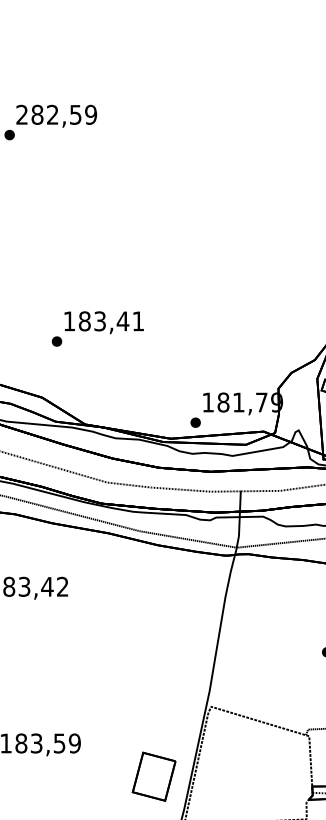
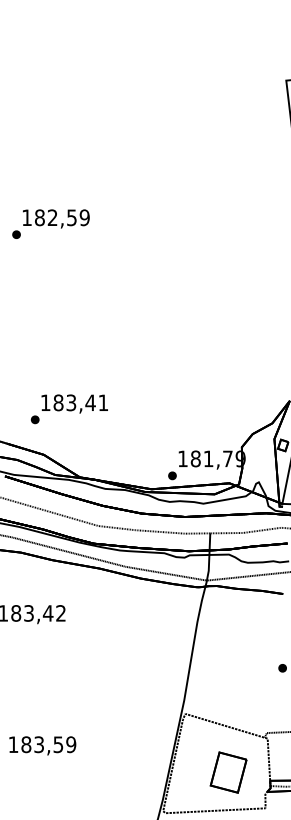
text: (21, 114) -> (26, 217), 282,59 -> 182,59
text: (96, 329) -> (68, 409), moved
part: (153, 776) -> (228, 772), moved

